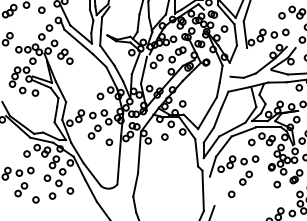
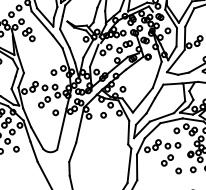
line: (238, 62) -> (175, 61), added
line: (211, 191) -> (136, 167), added
circle: (231, 194) -> (178, 171), moved

